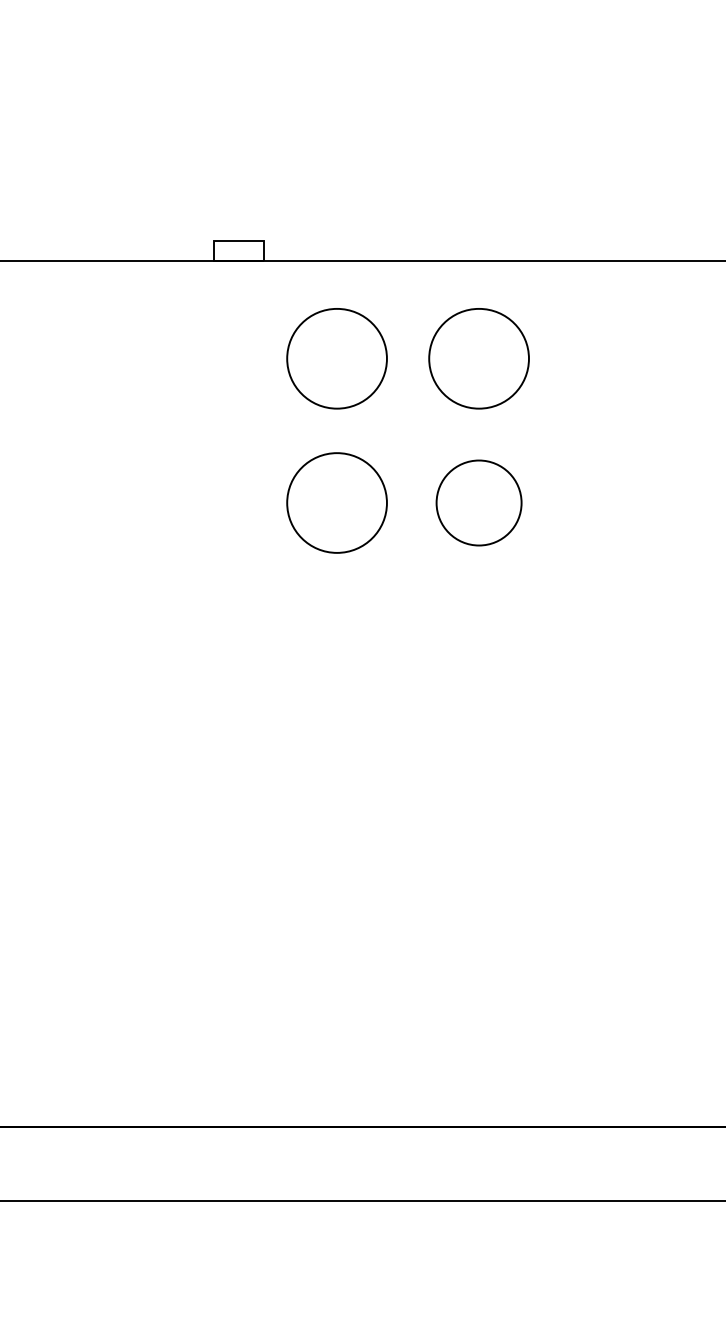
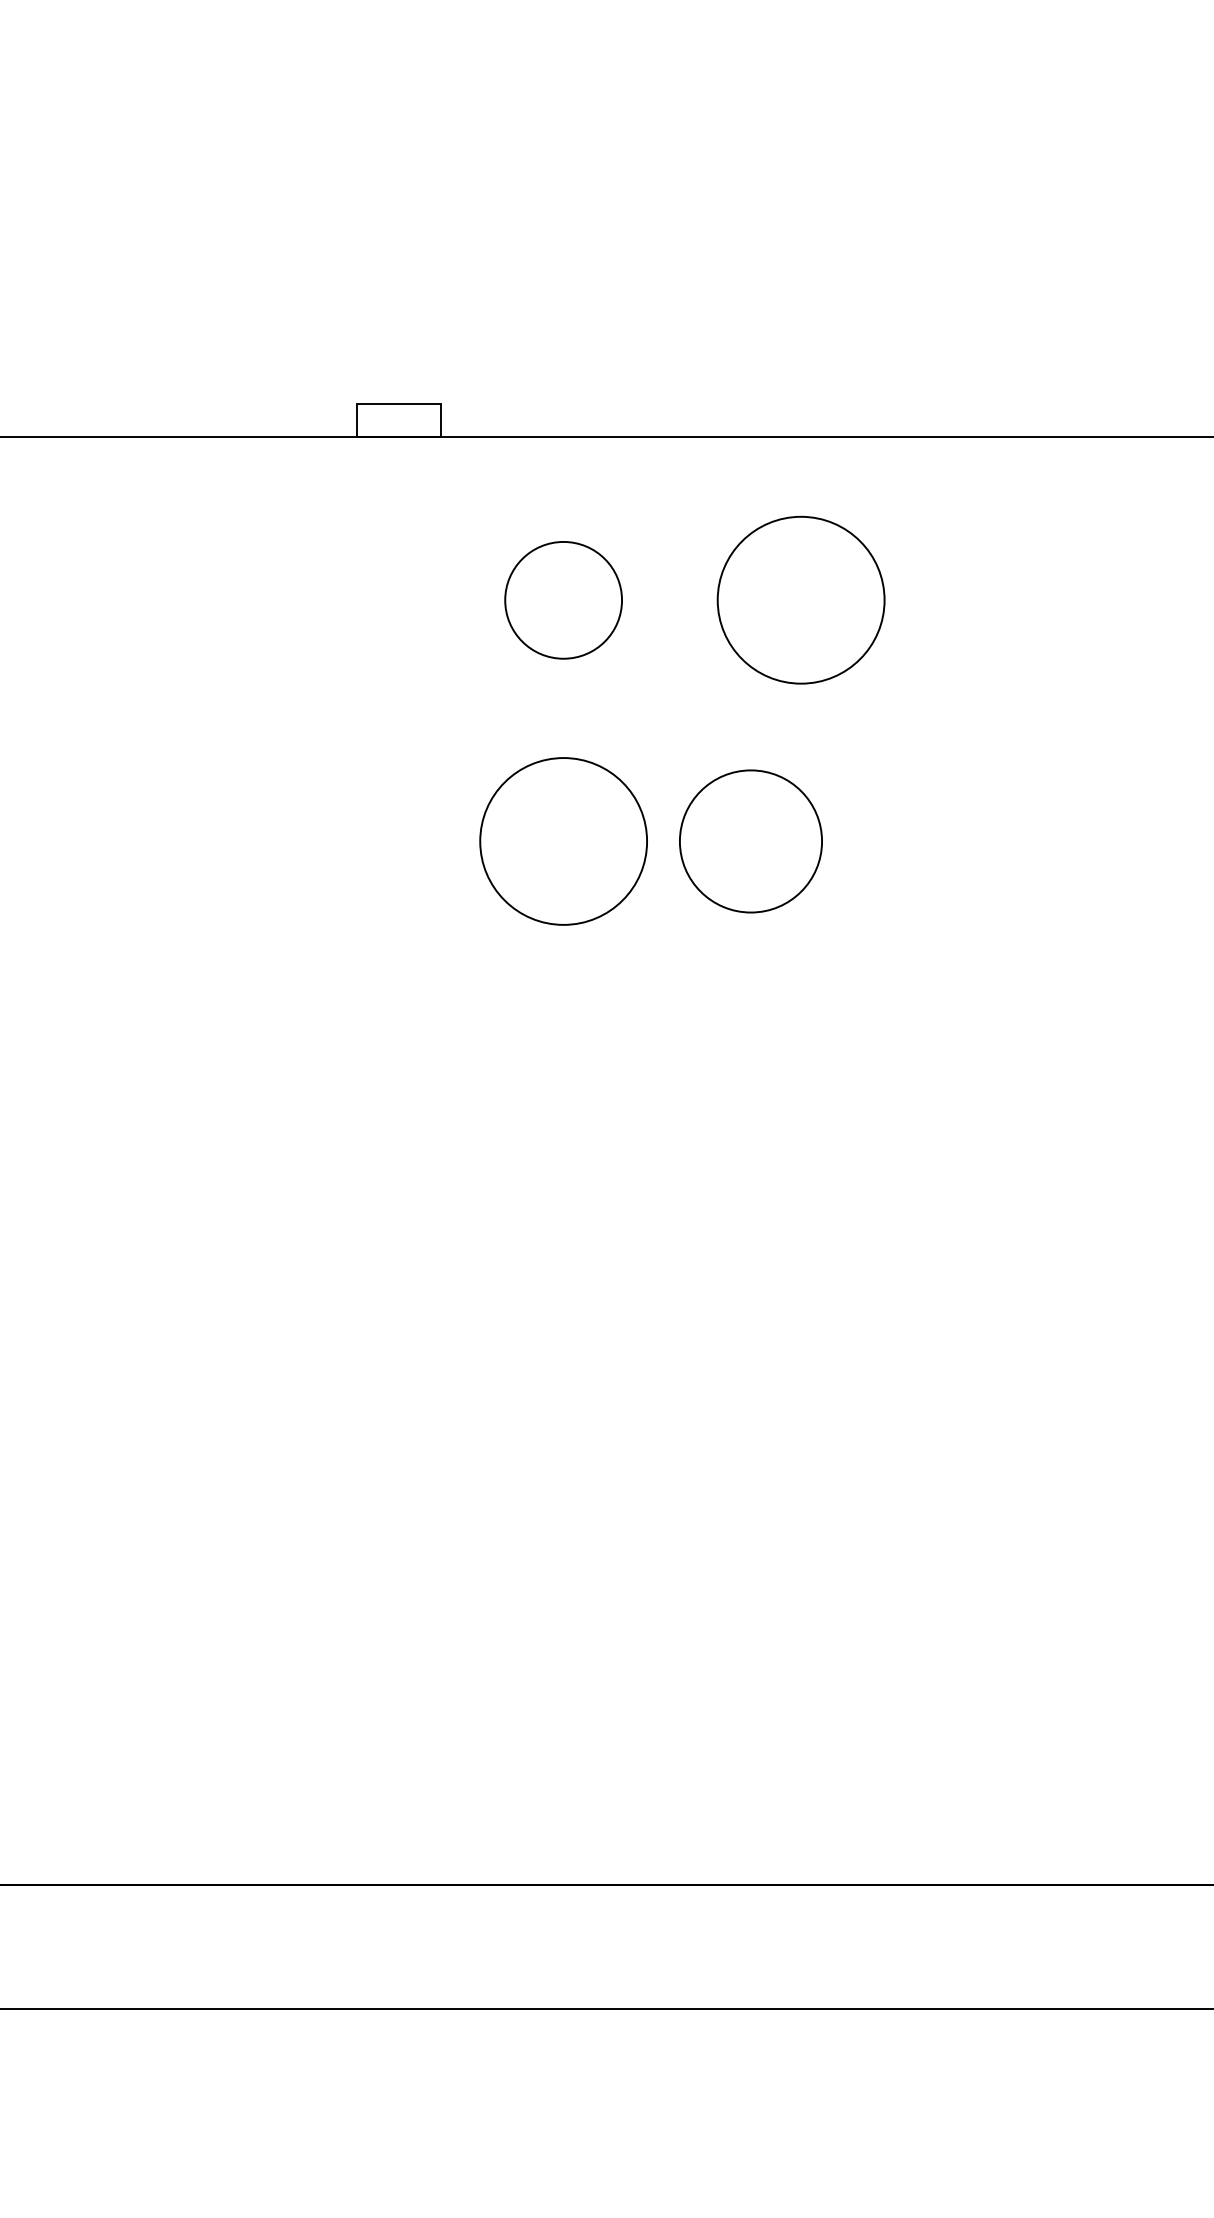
part: (336, 358) -> (562, 599), size x0.7
part: (478, 502) -> (749, 840), moved

